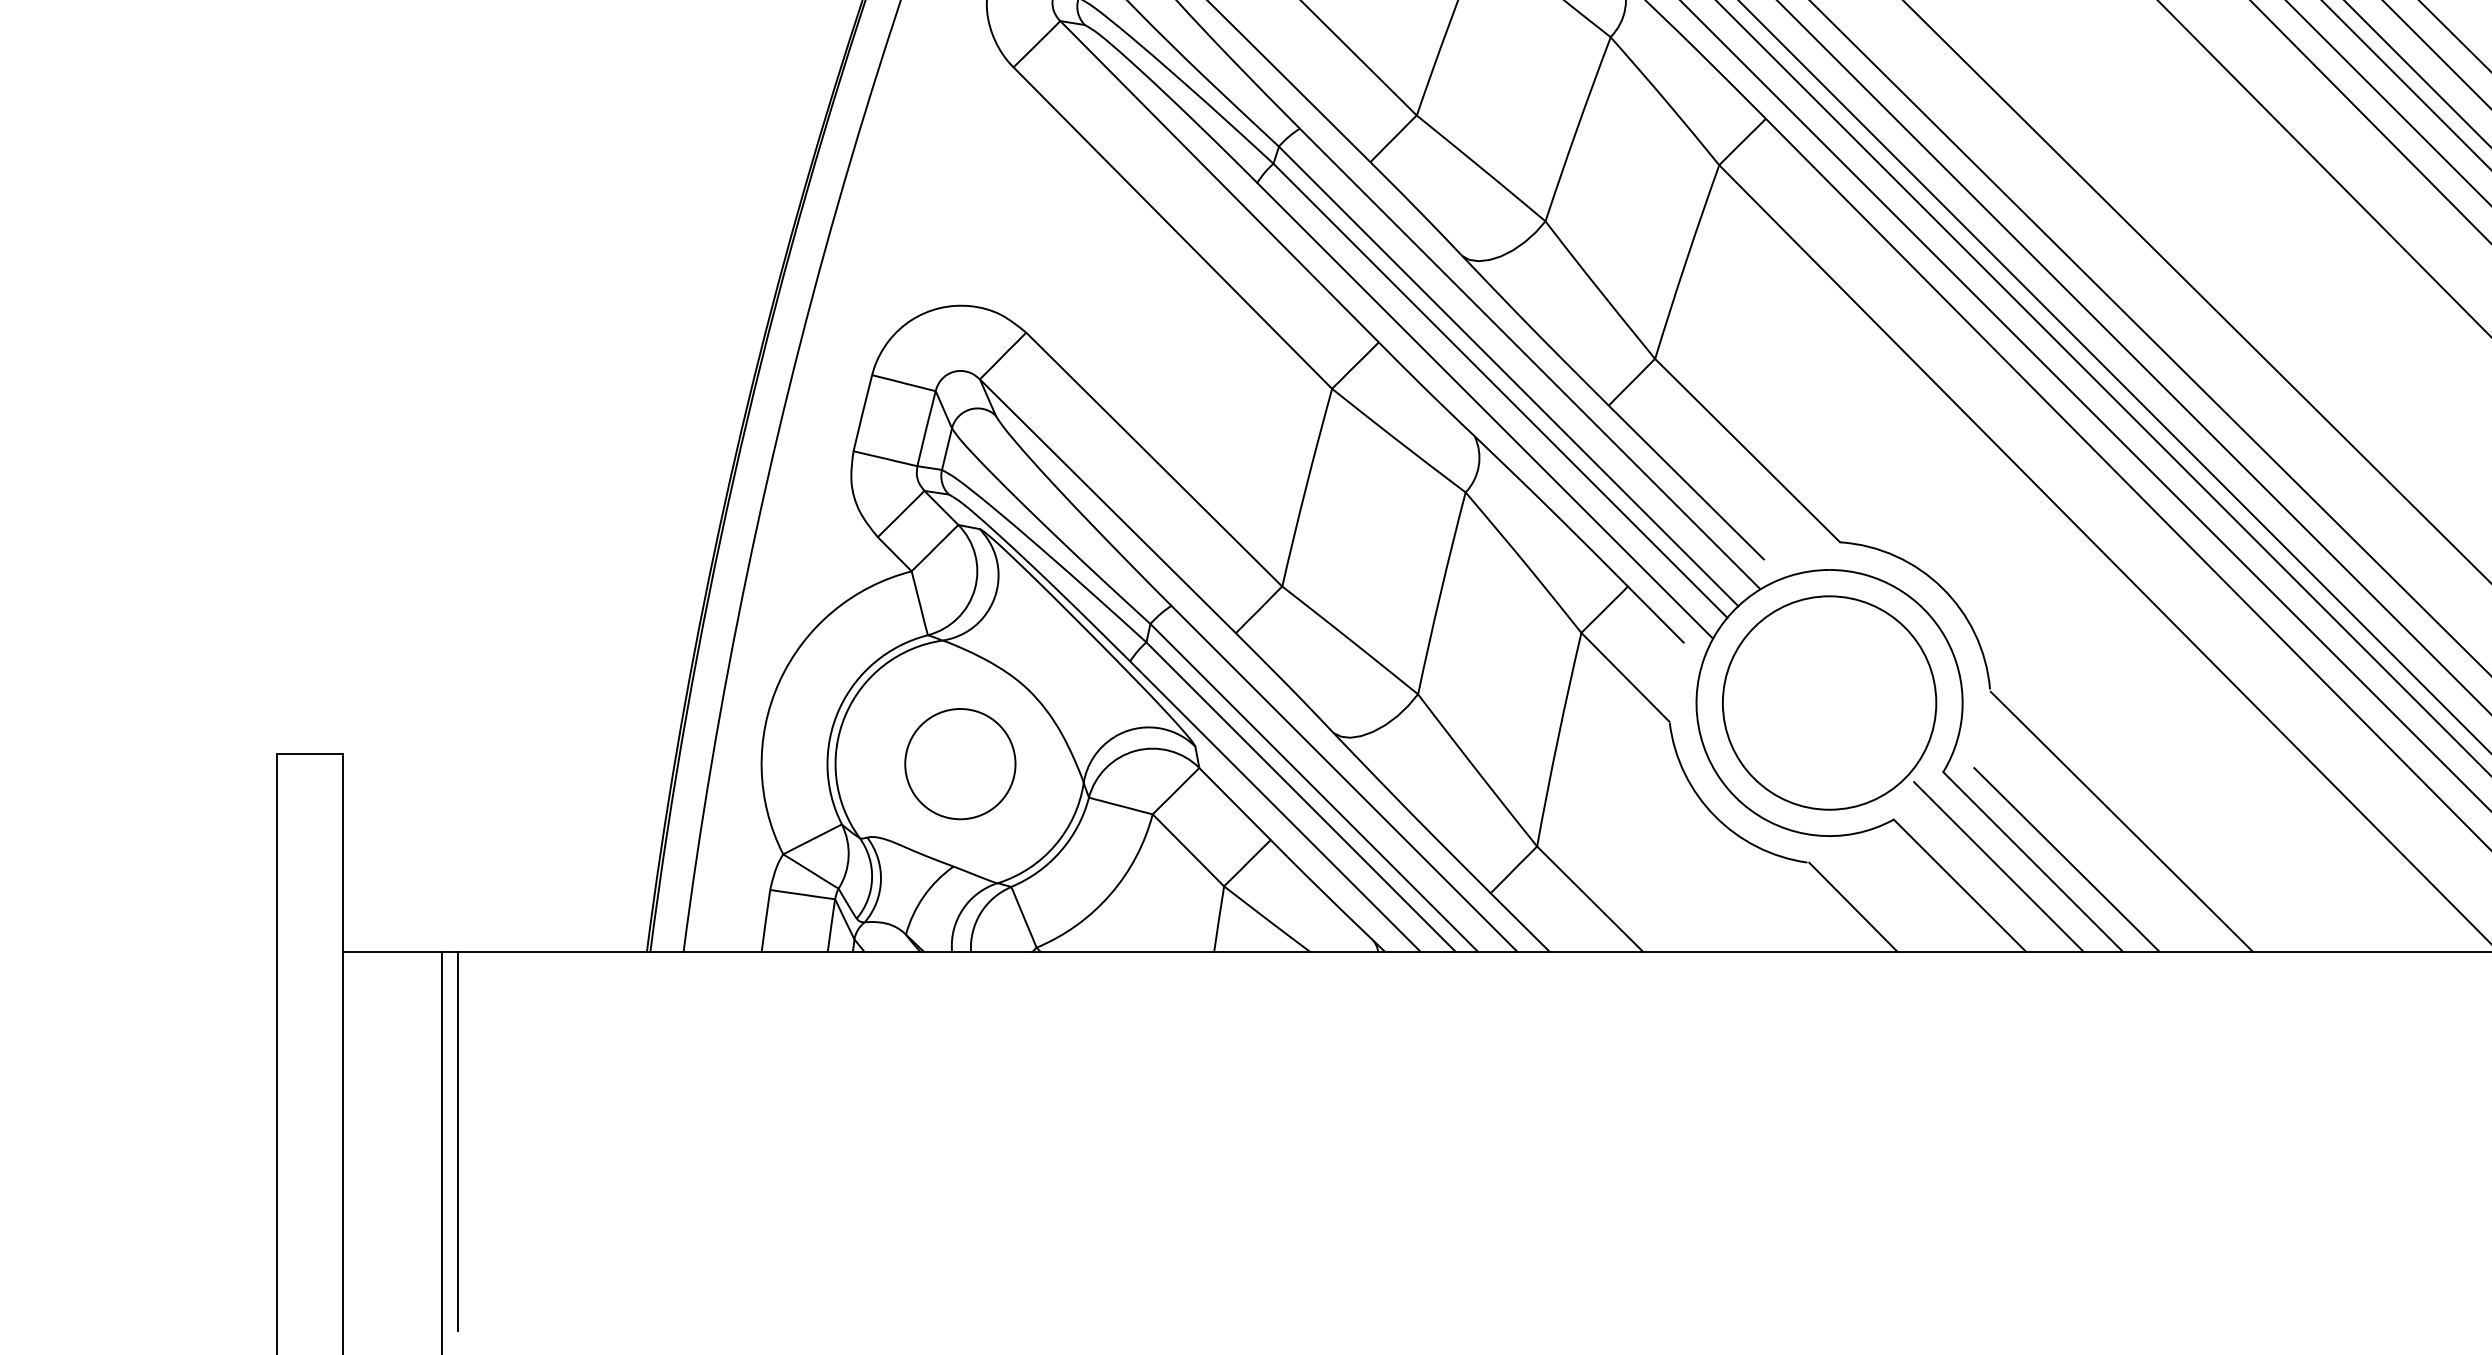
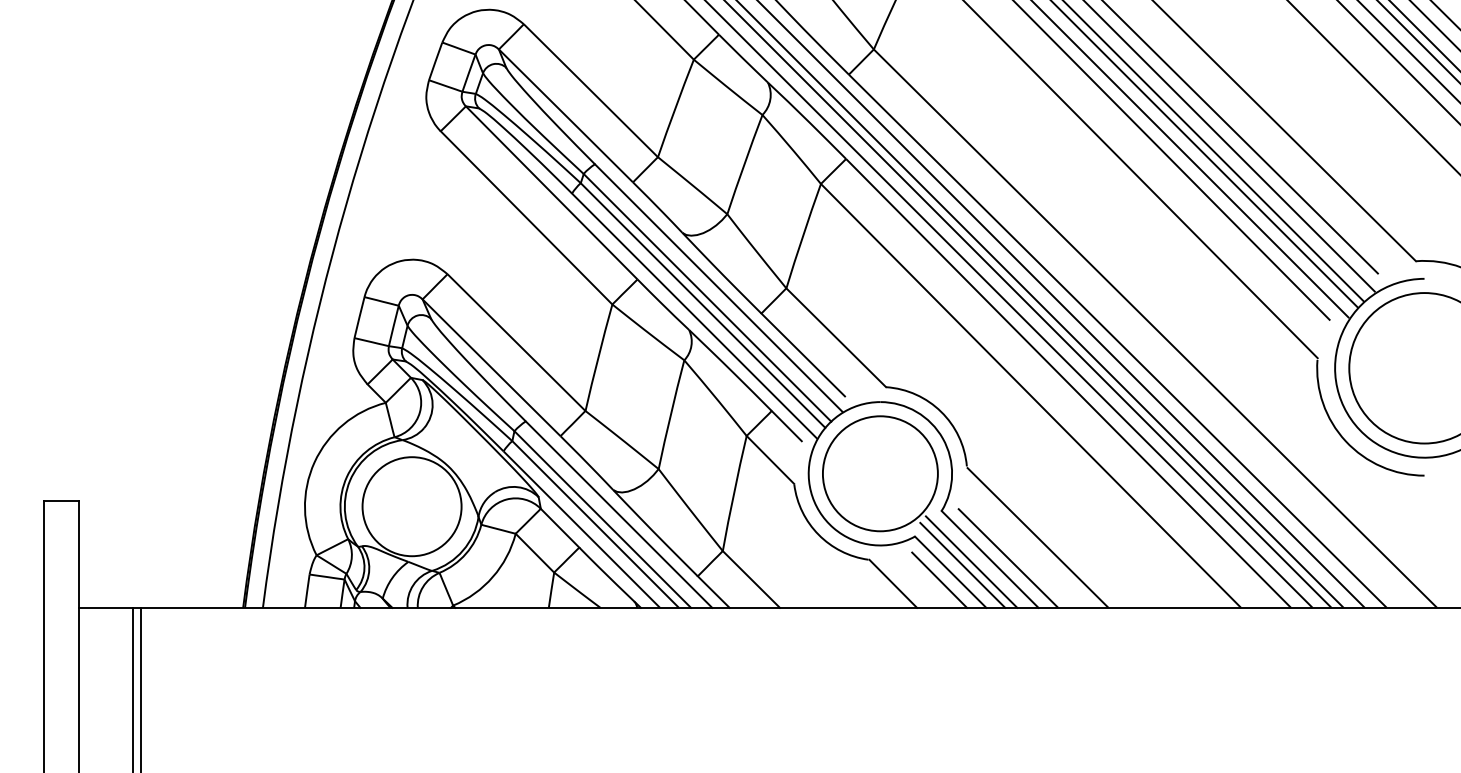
circle: (959, 763) -> (411, 506), size x1.67
line: (1981, 871) -> (962, 564), added
line: (1939, 899) -> (939, 579), added

